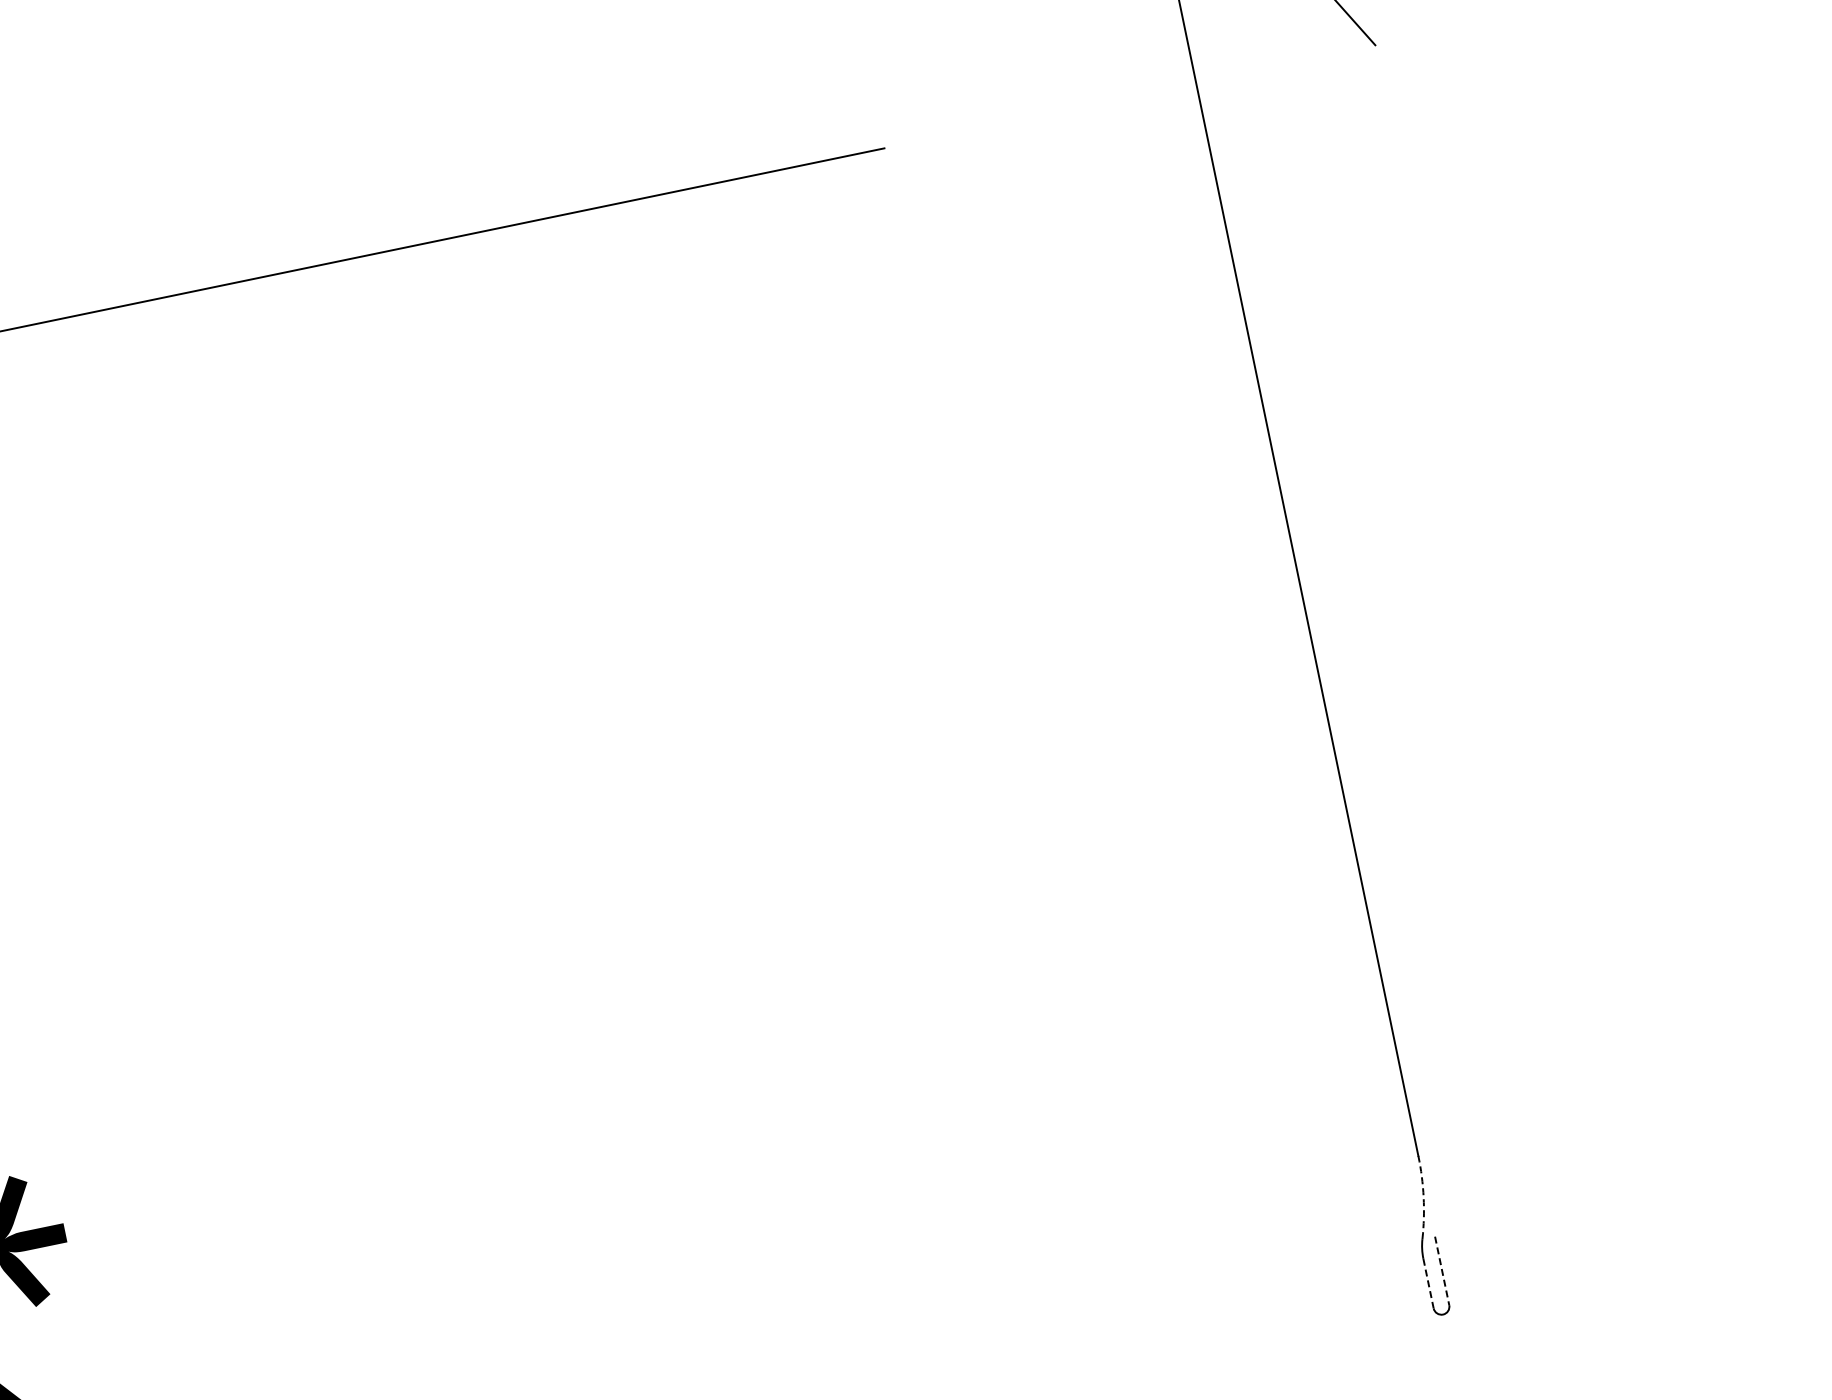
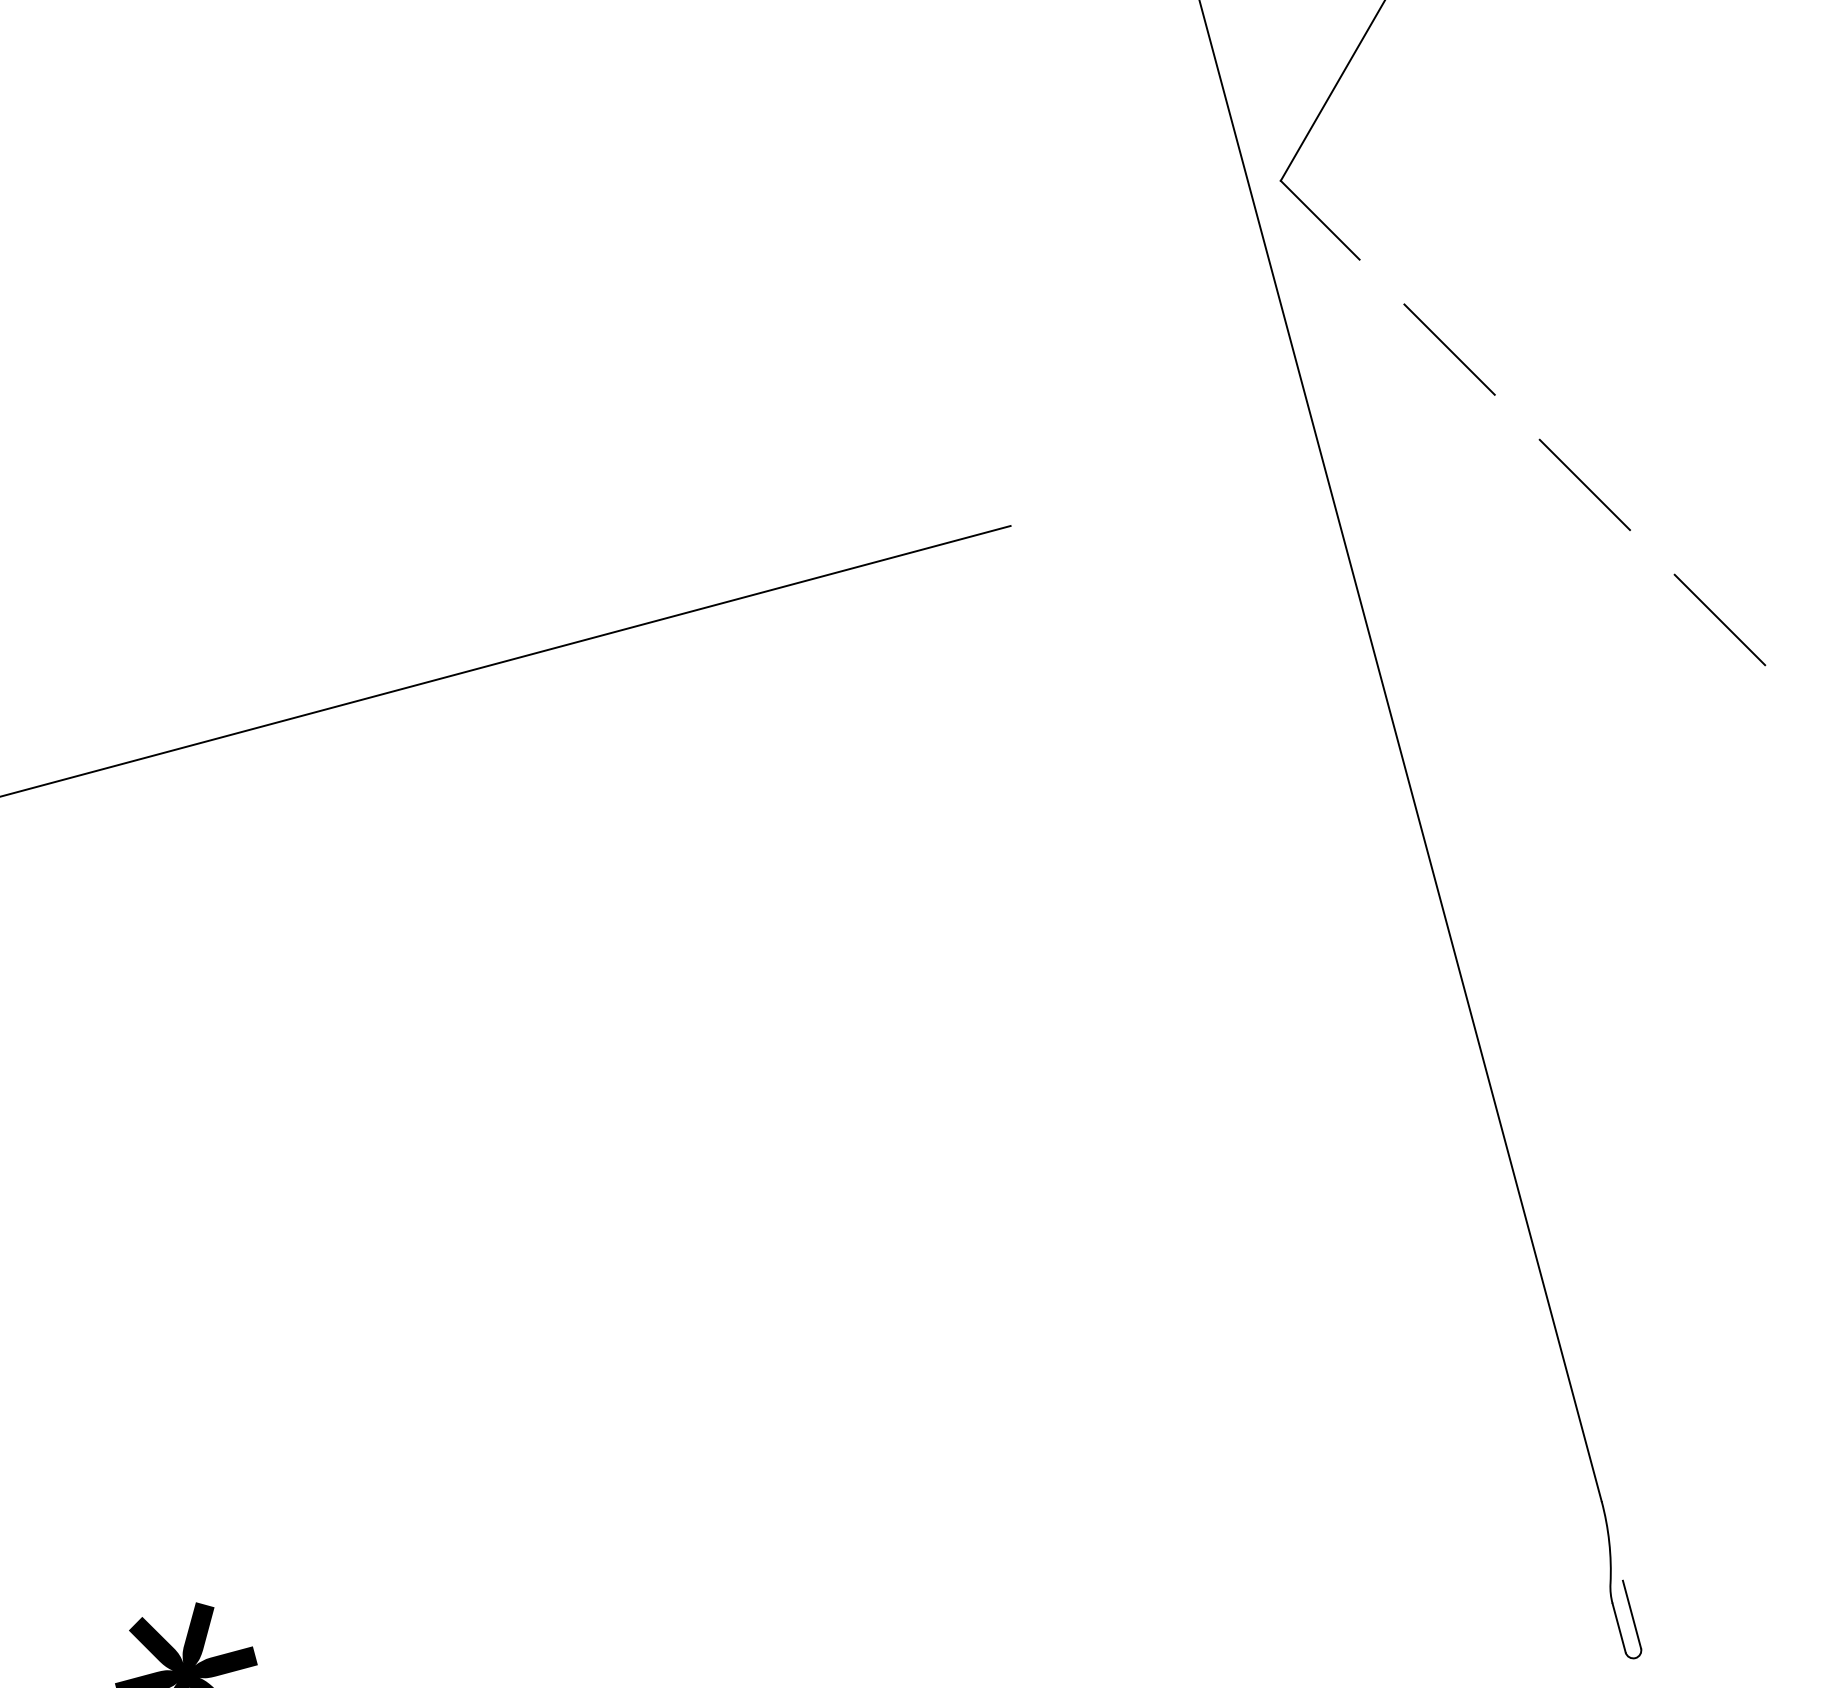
line: (1459, 139) -> (1584, 484), added
line: (1586, 282) -> (1719, 619), added
arc: (1423, 1197) -> (1609, 1542), dashed -> solid
line: (1442, 1270) -> (1632, 1614), dashed -> solid
line: (1428, 1284) -> (1619, 1628), dashed -> solid

